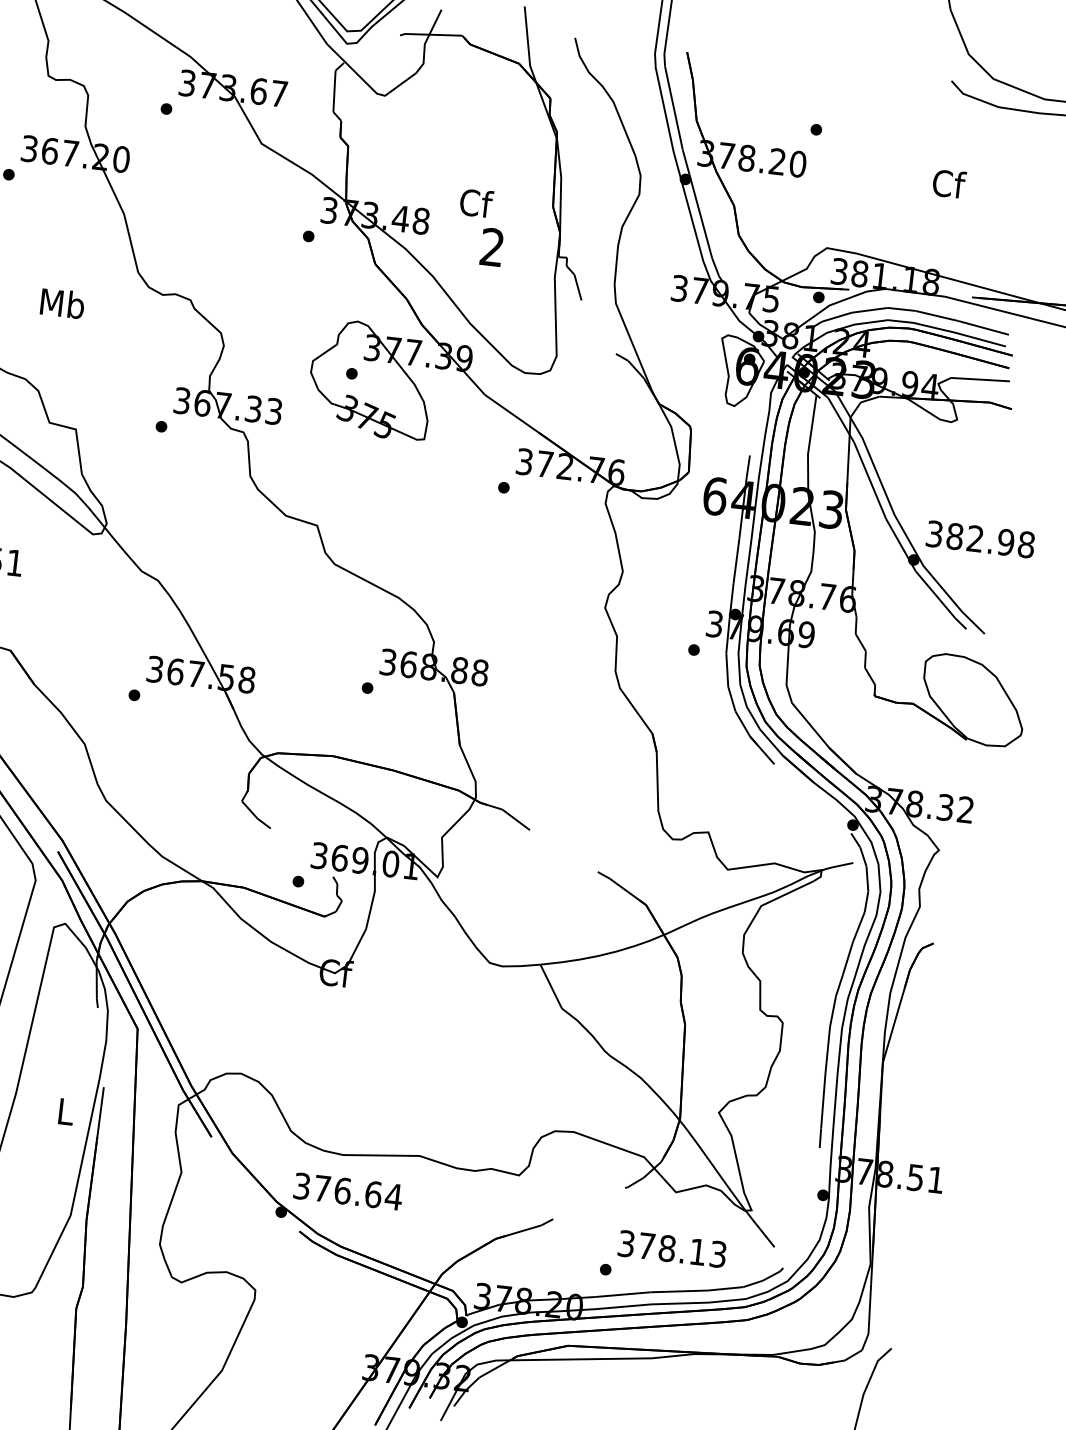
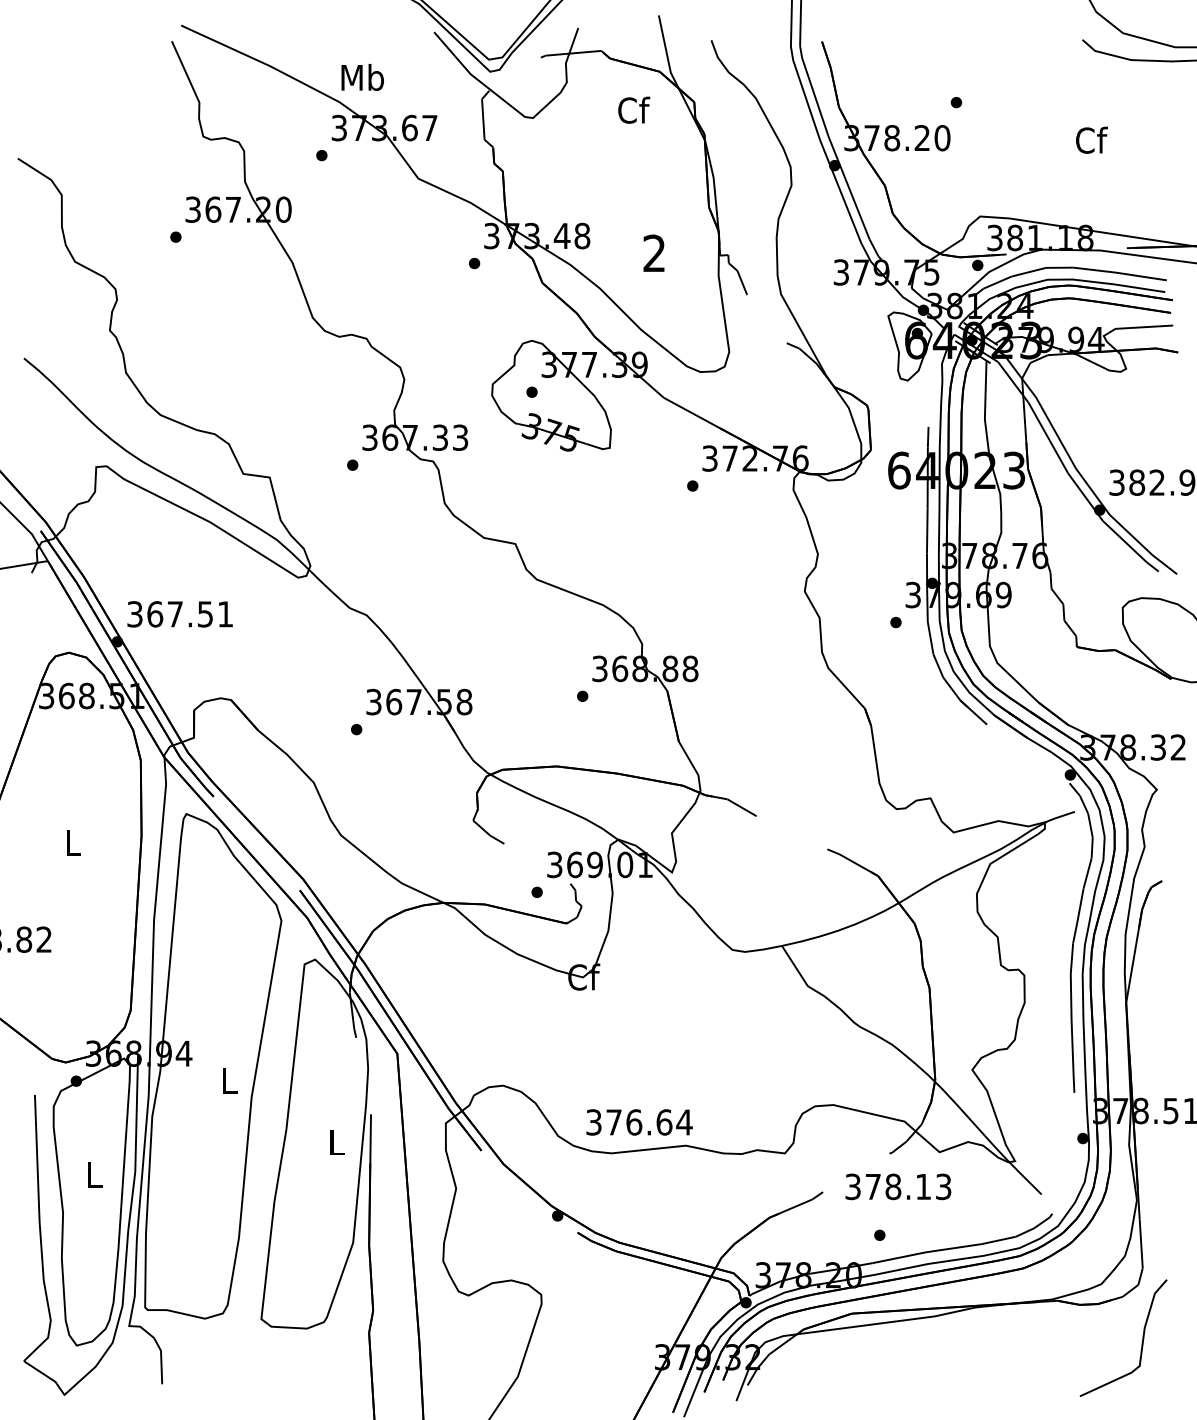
text: (477, 202) -> (634, 109), moved
text: (62, 303) -> (362, 77), moved
text: (348, 1191) -> (639, 1122), moved
text: (672, 1248) -> (898, 1186), moved

